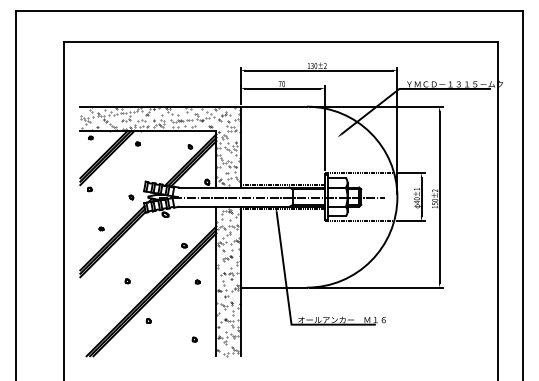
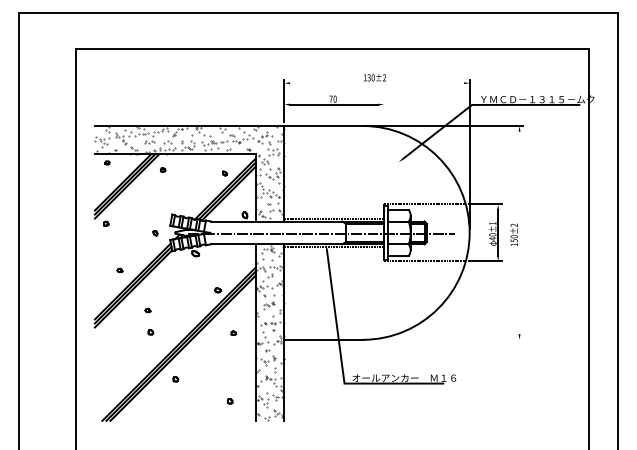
line: (318, 70) -> (376, 83), removed
line: (325, 127) -> (384, 150), removed
line: (439, 196) -> (519, 232), removed
part: (124, 262) -> (147, 310), added
line: (376, 287) -> (444, 339), removed

